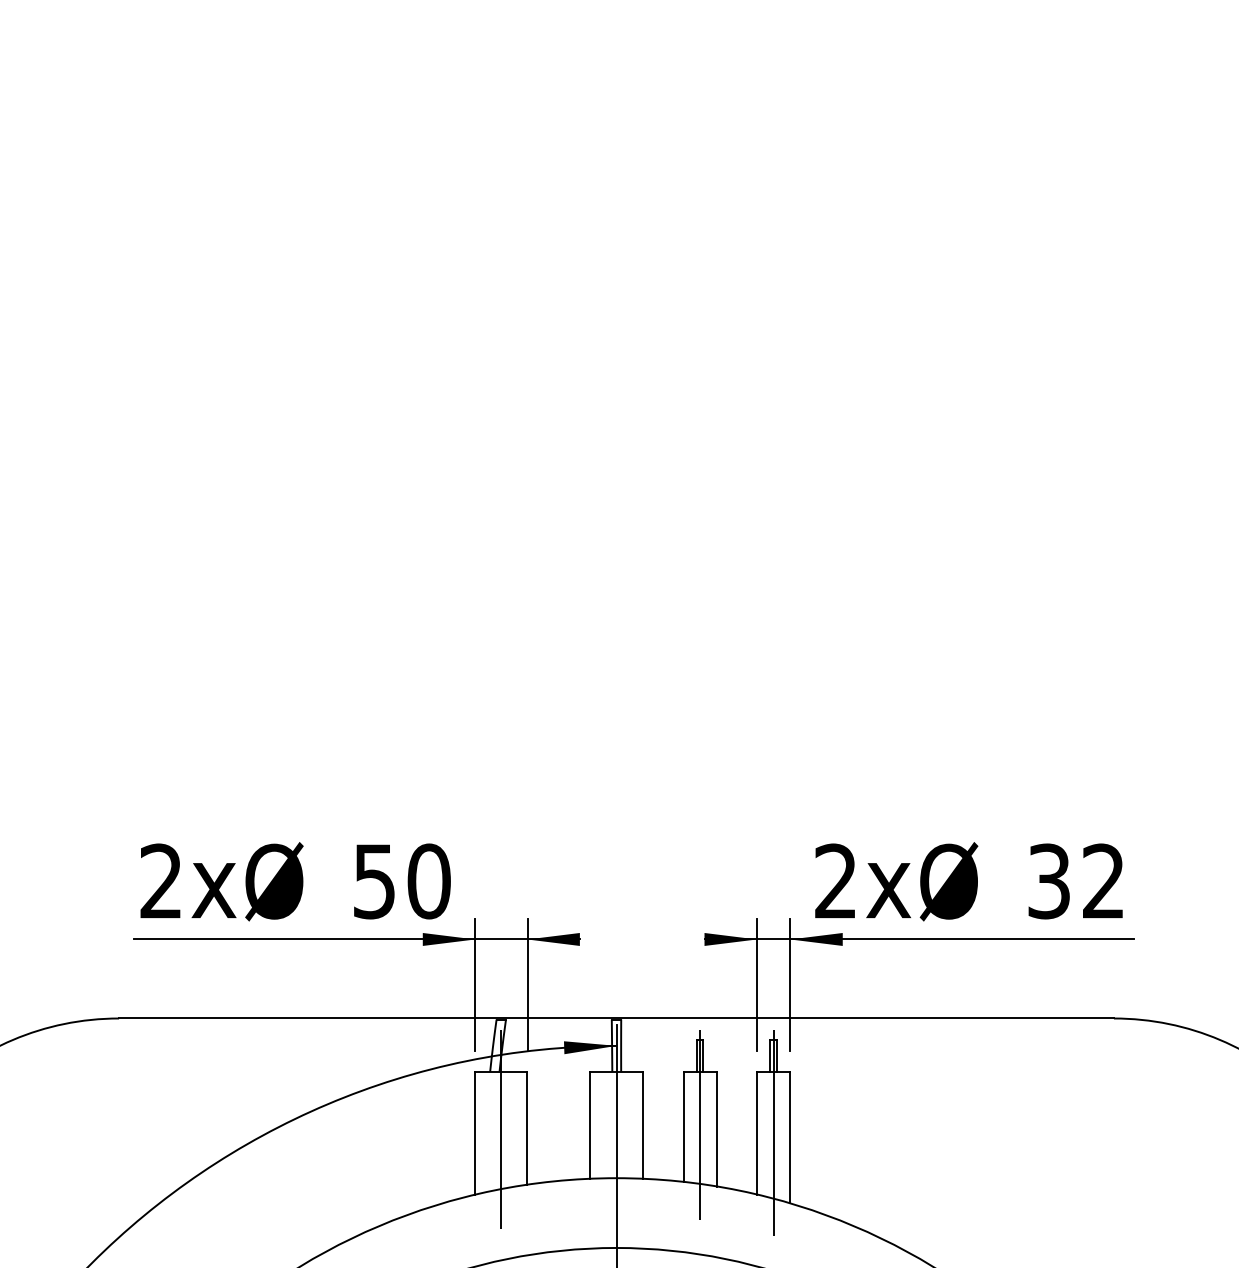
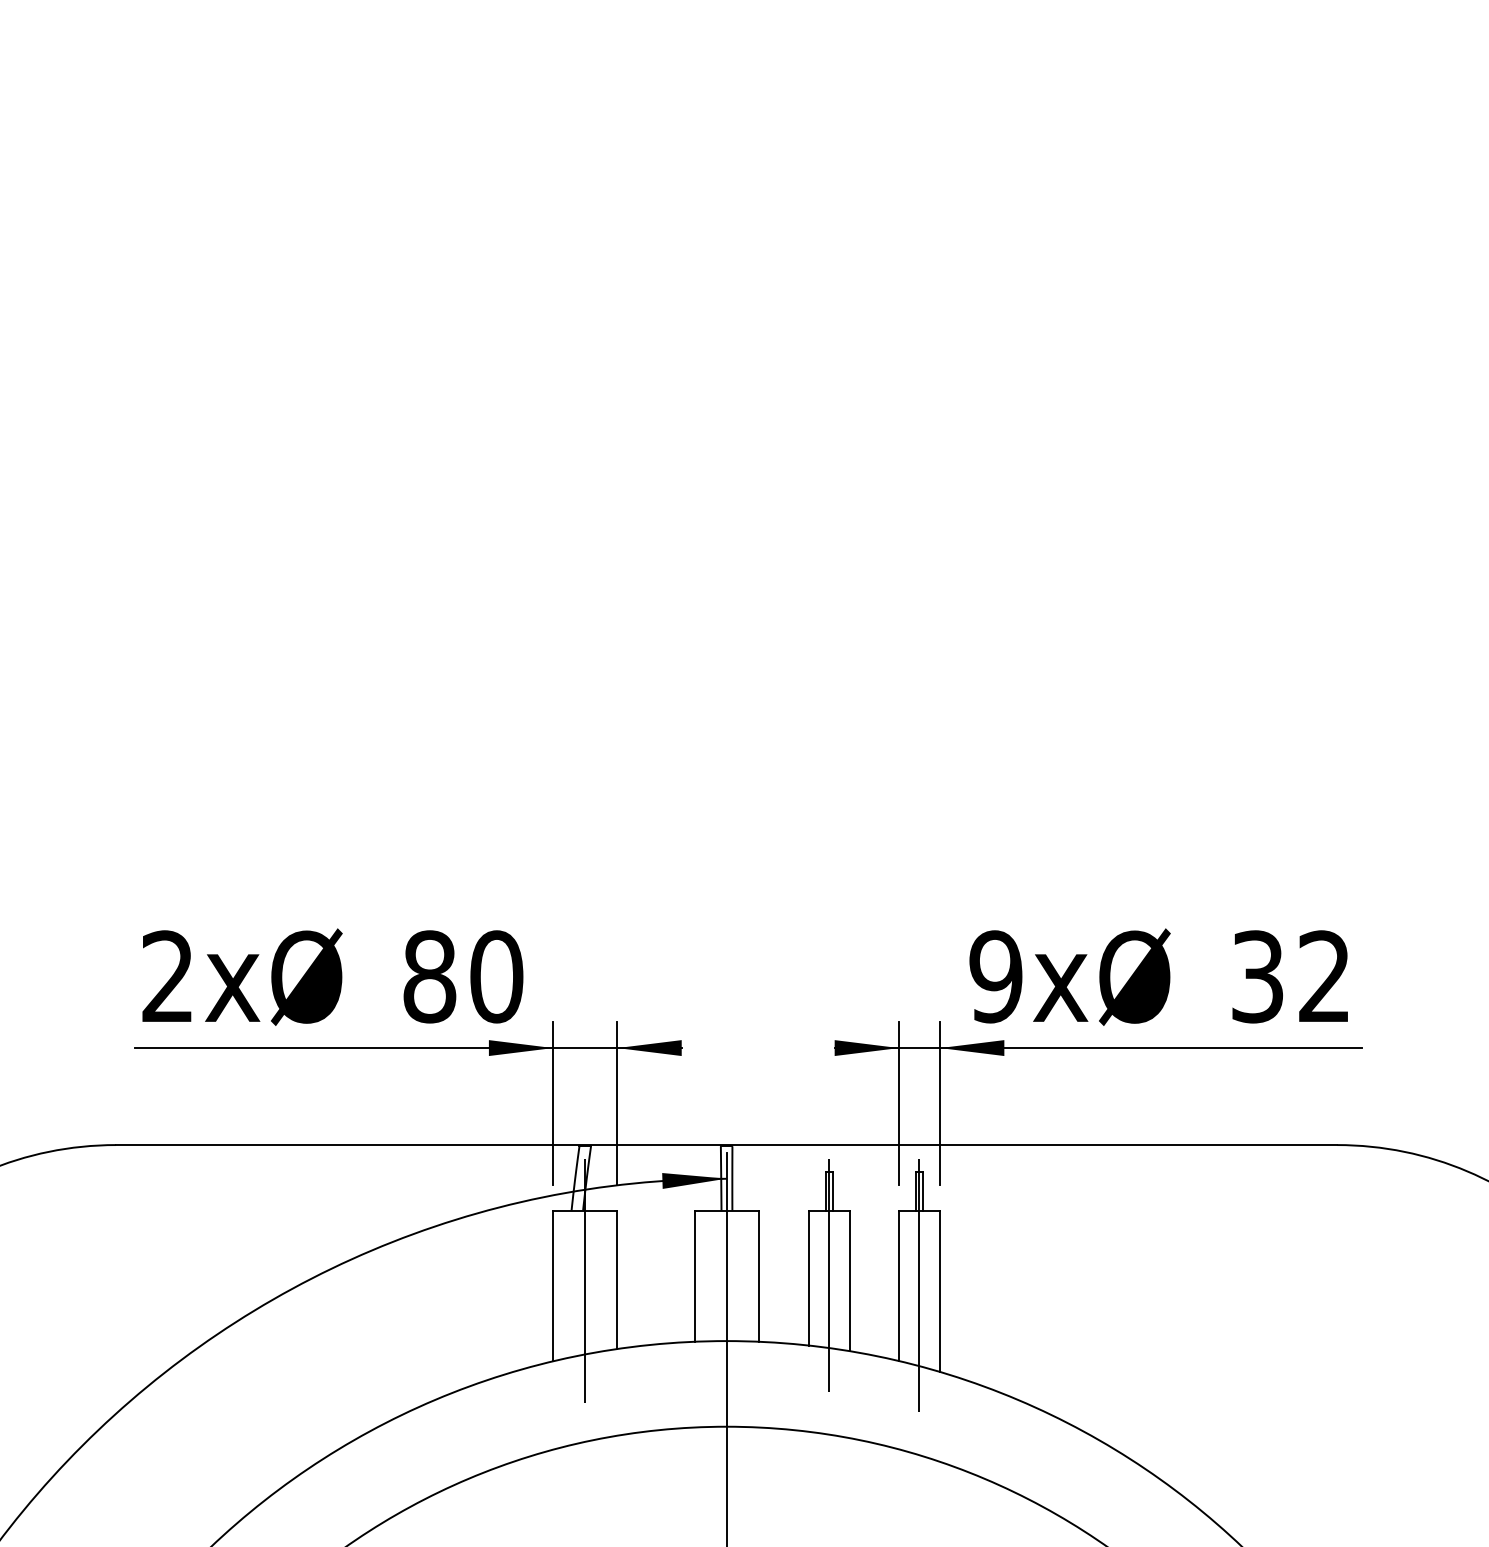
text: (374, 881) -> (429, 976), 50 -> 80
text: (835, 881) -> (995, 976), 2x -> 9x

